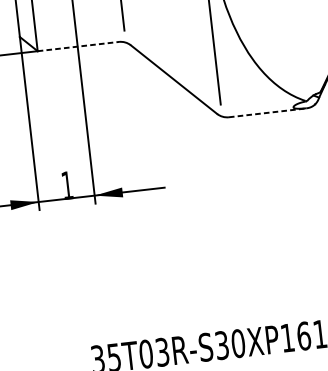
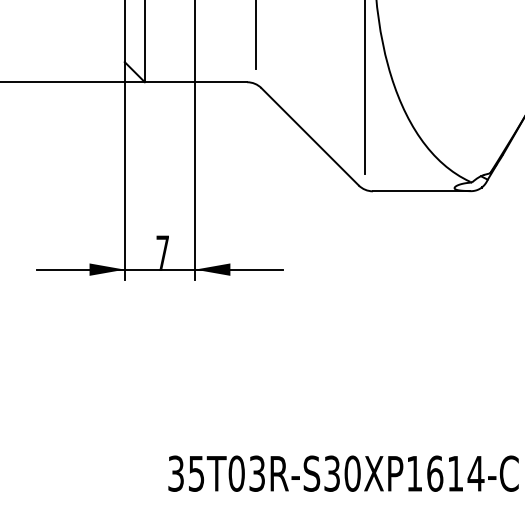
line: (78, 46) -> (196, 82), dashed -> solid
line: (267, 113) -> (421, 191), dashed -> solid
text: (67, 184) -> (162, 251), 1 -> 7

